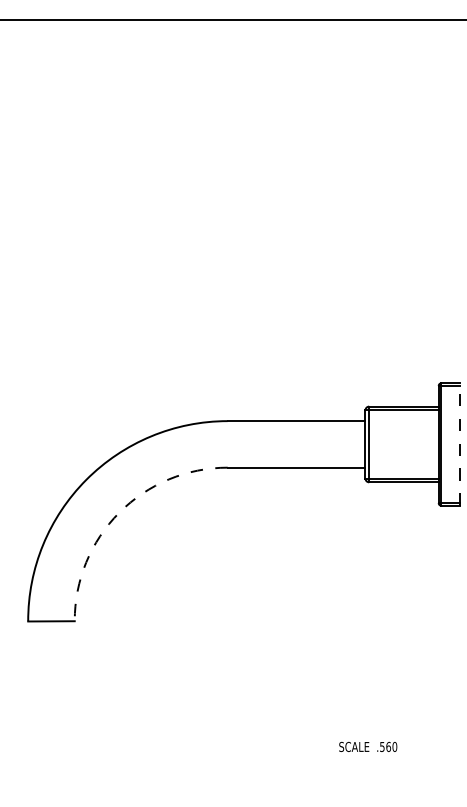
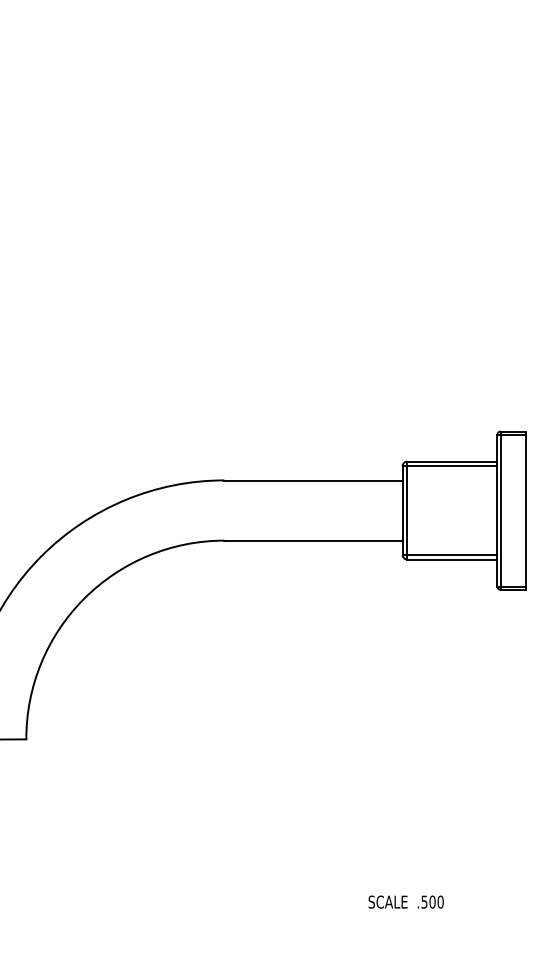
line: (460, 444) -> (525, 510), dashed -> solid
arc: (119, 512) -> (84, 598), dashed -> solid
text: (388, 746) -> (432, 901), .560 -> .500

